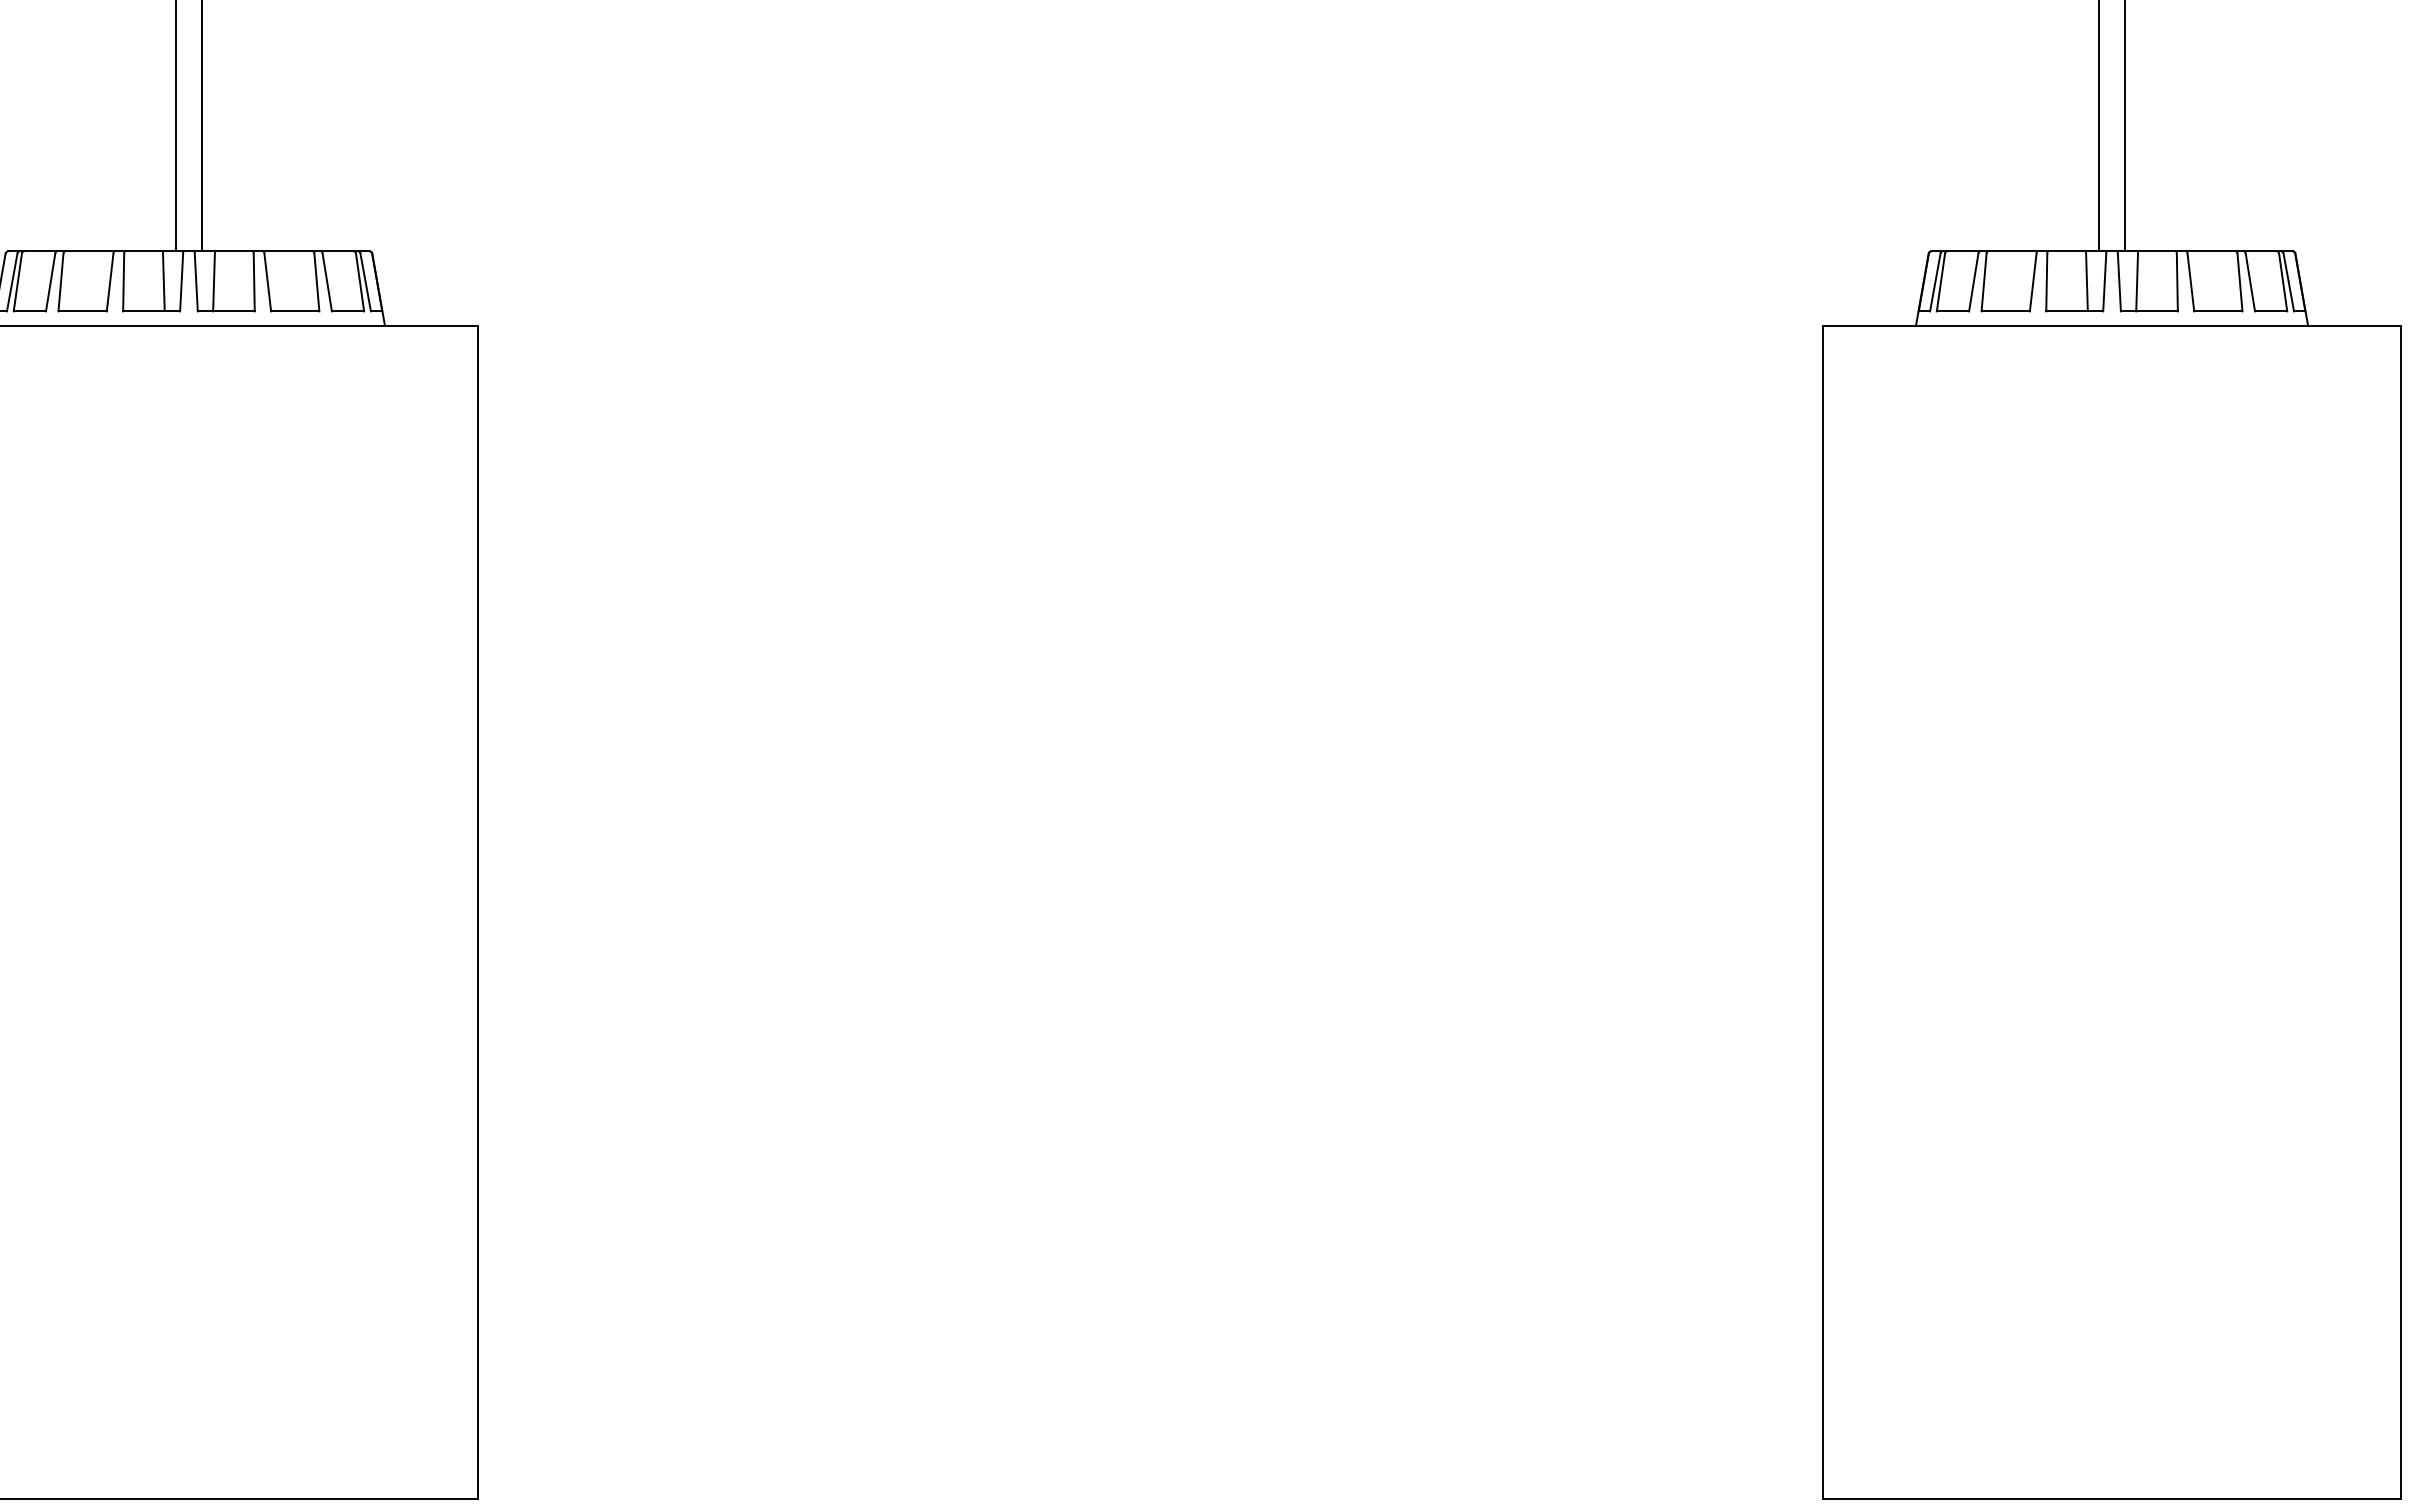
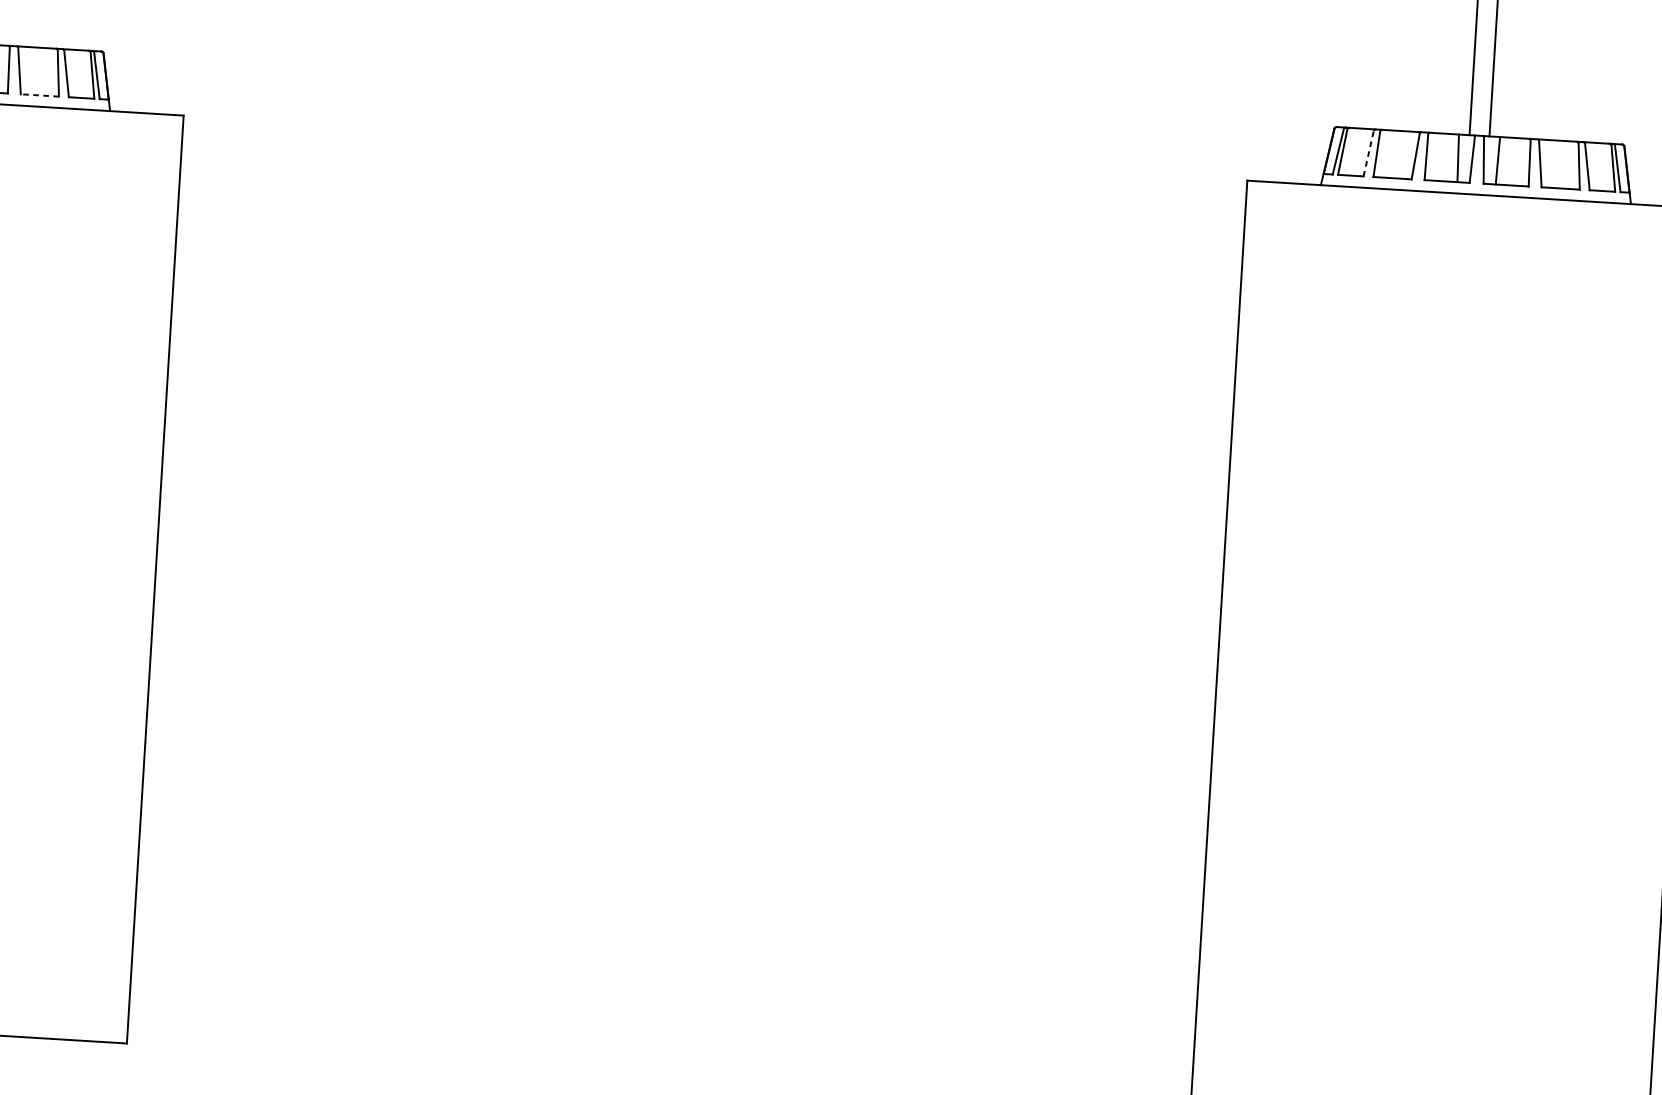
line: (1973, 282) -> (1368, 153), solid -> dashed
line: (294, 311) -> (39, 95), solid -> dashed

